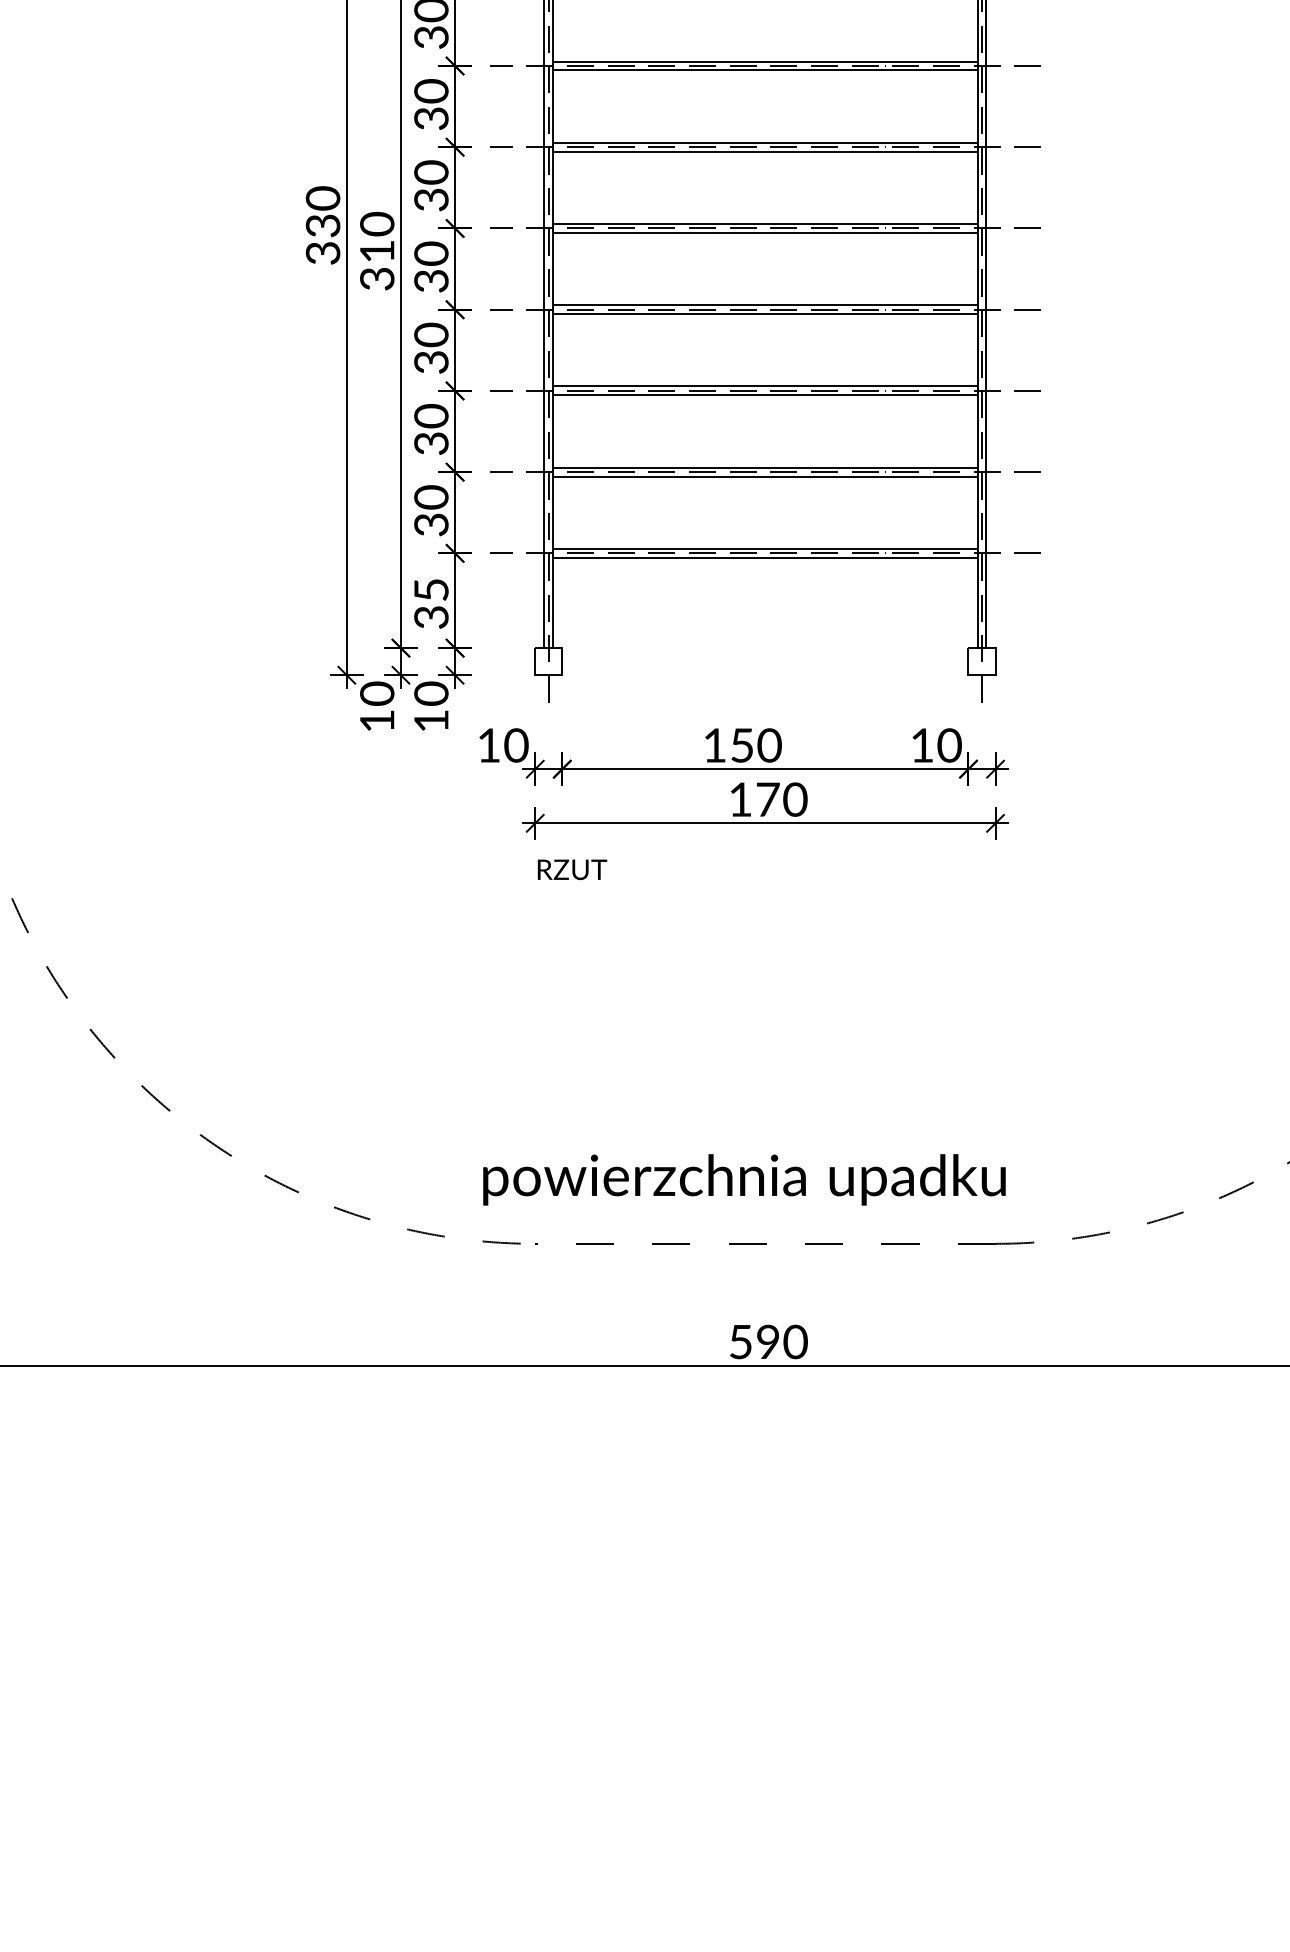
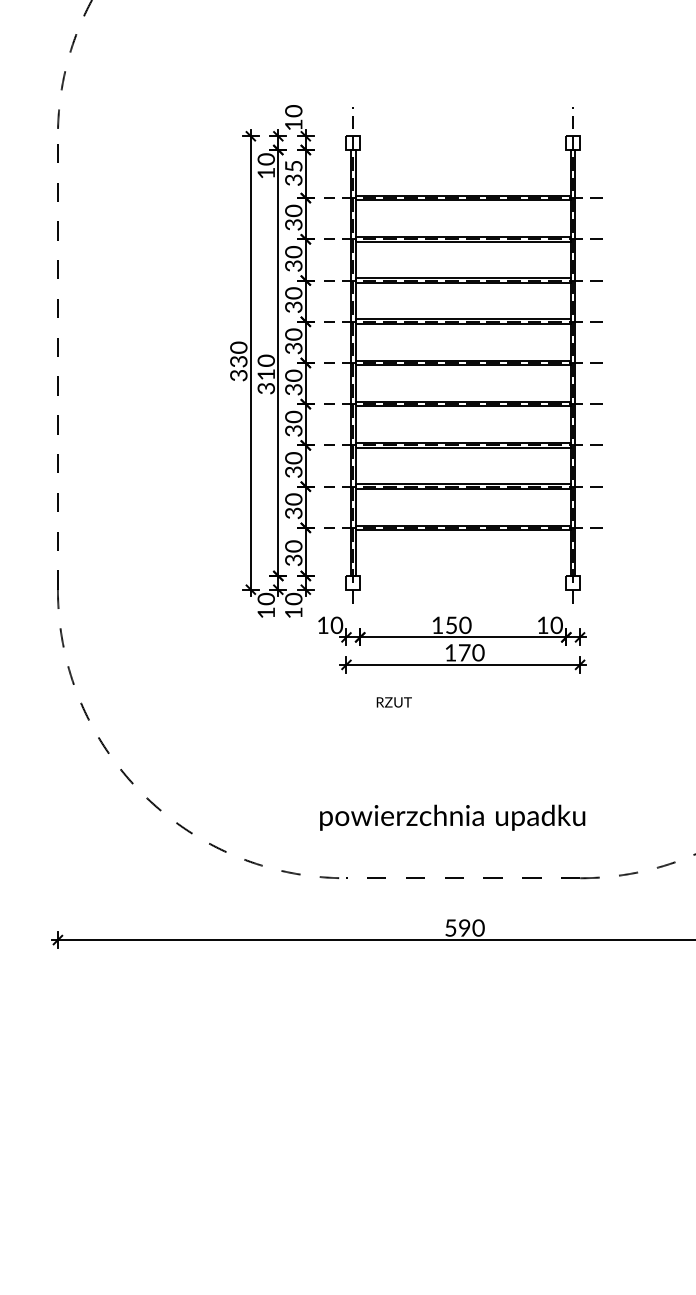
text: (430, 590) -> (293, 546), 35 -> 30
text: (570, 869) -> (393, 702), moved
text: (744, 1179) -> (452, 817), moved

